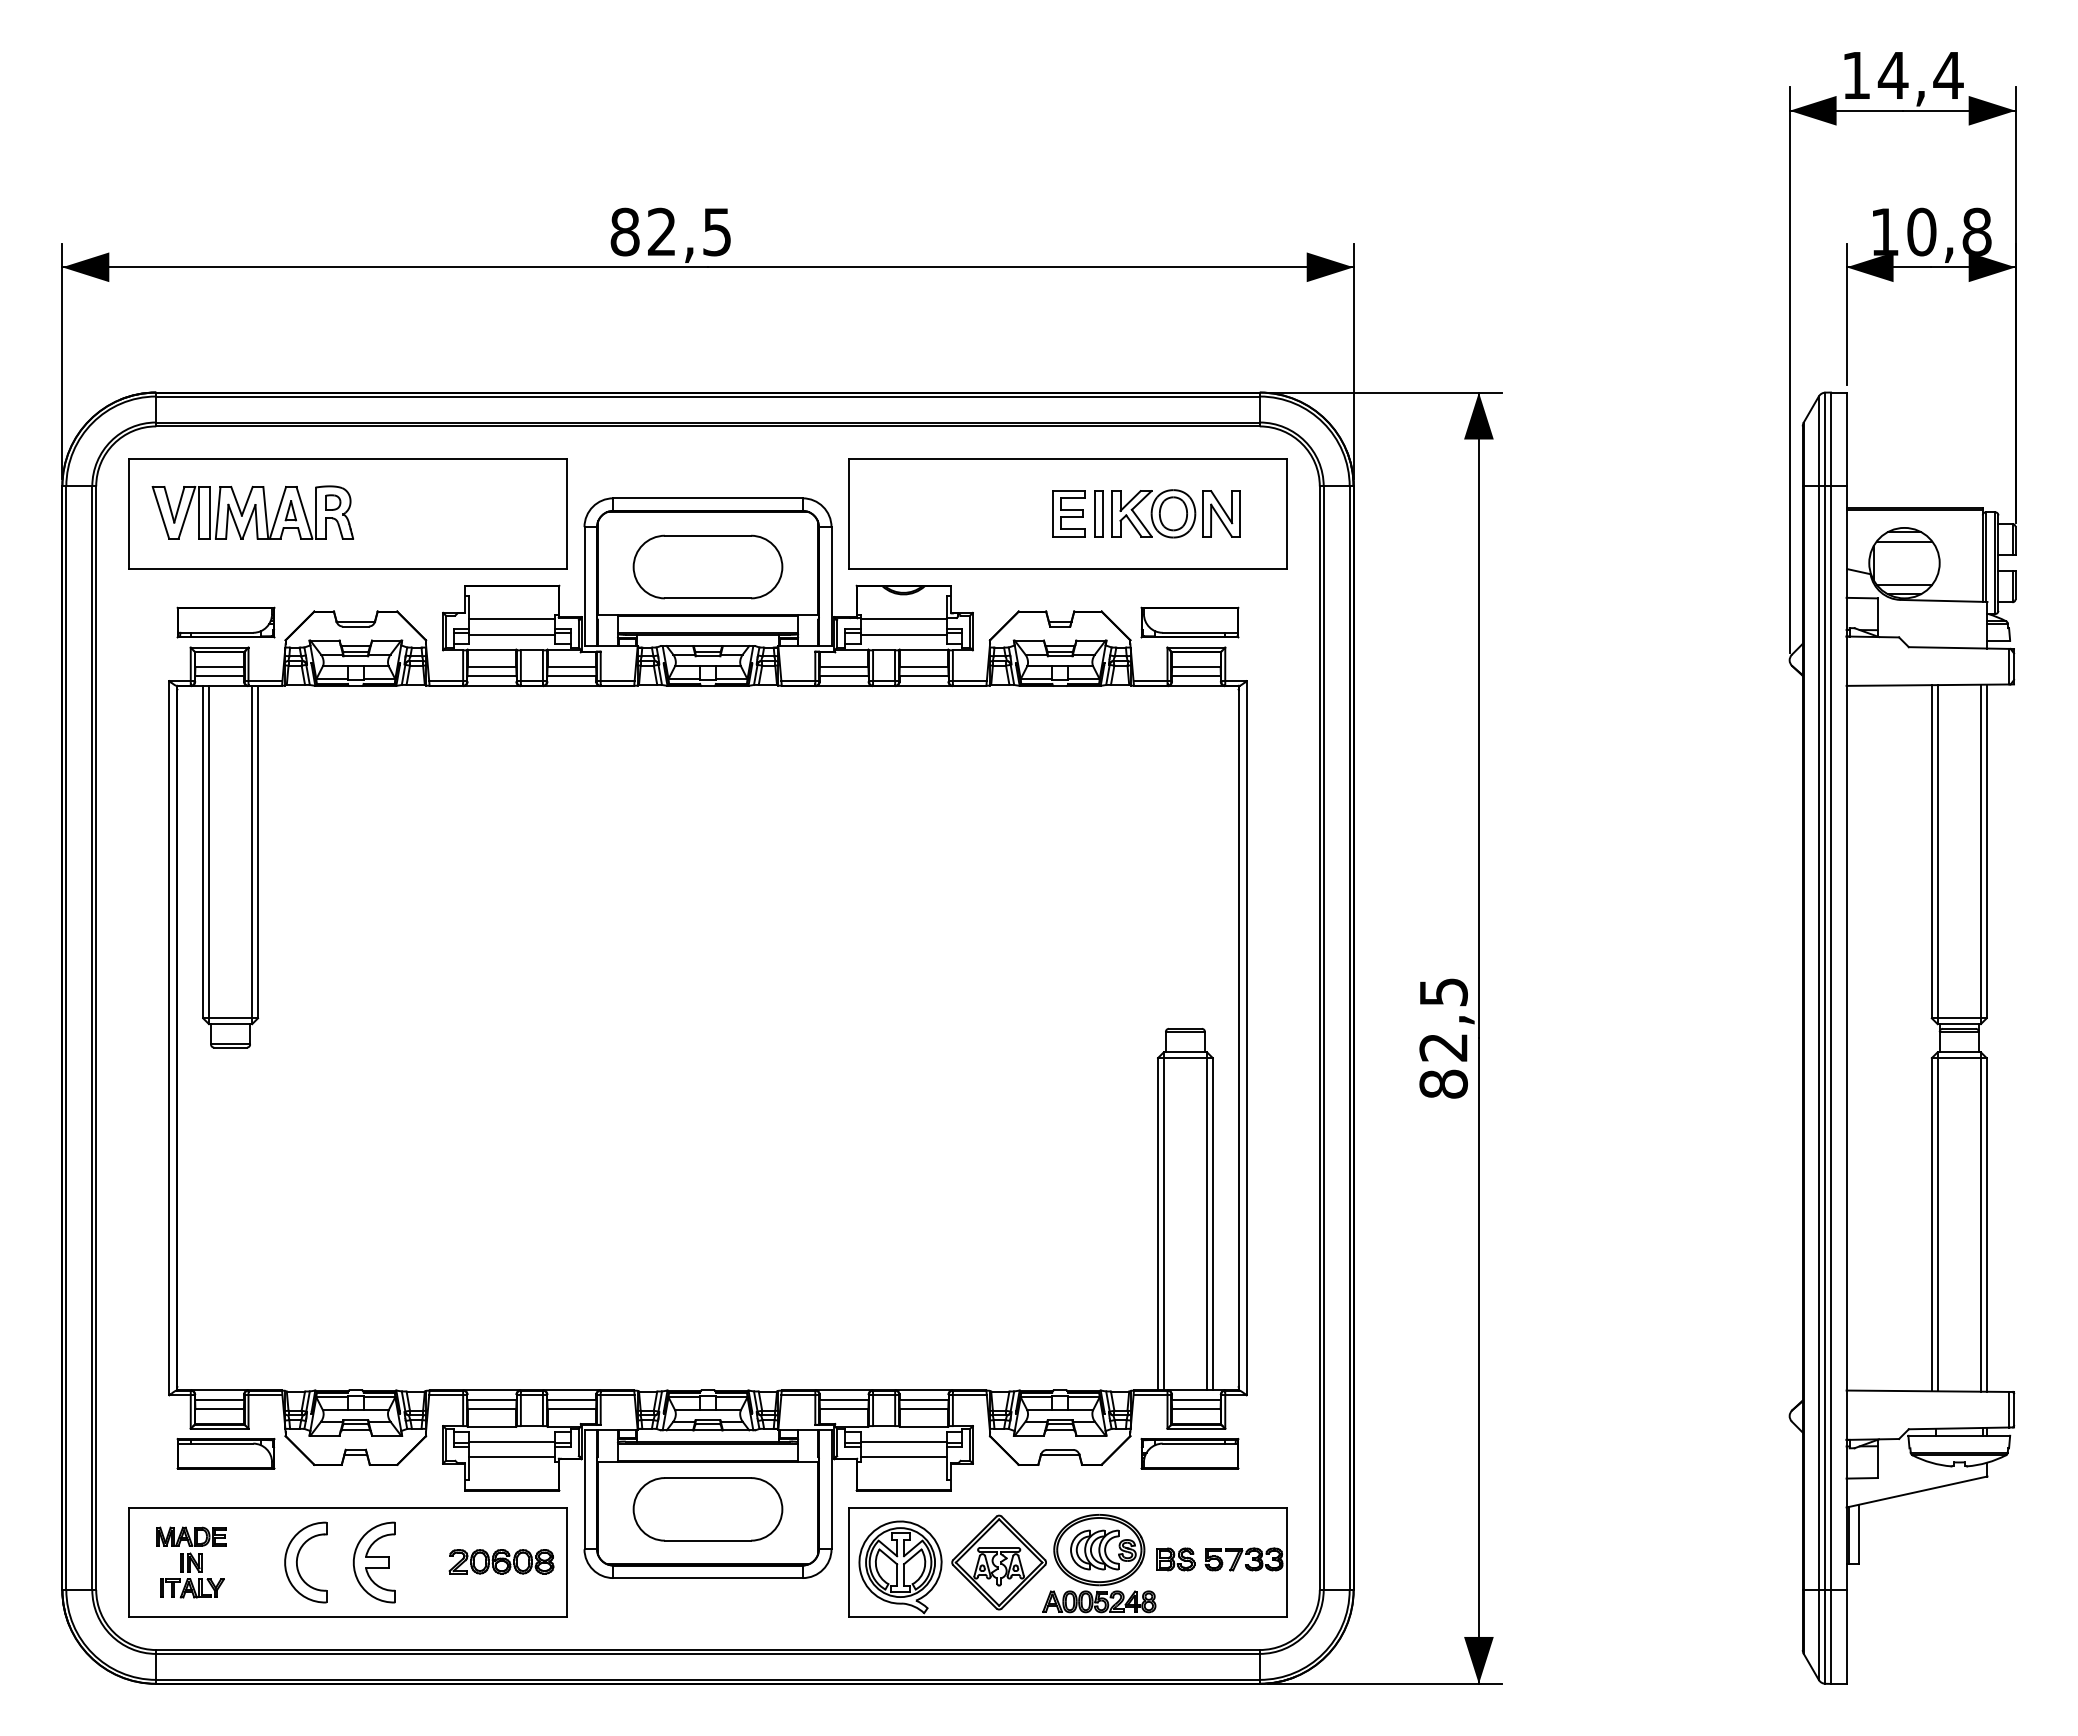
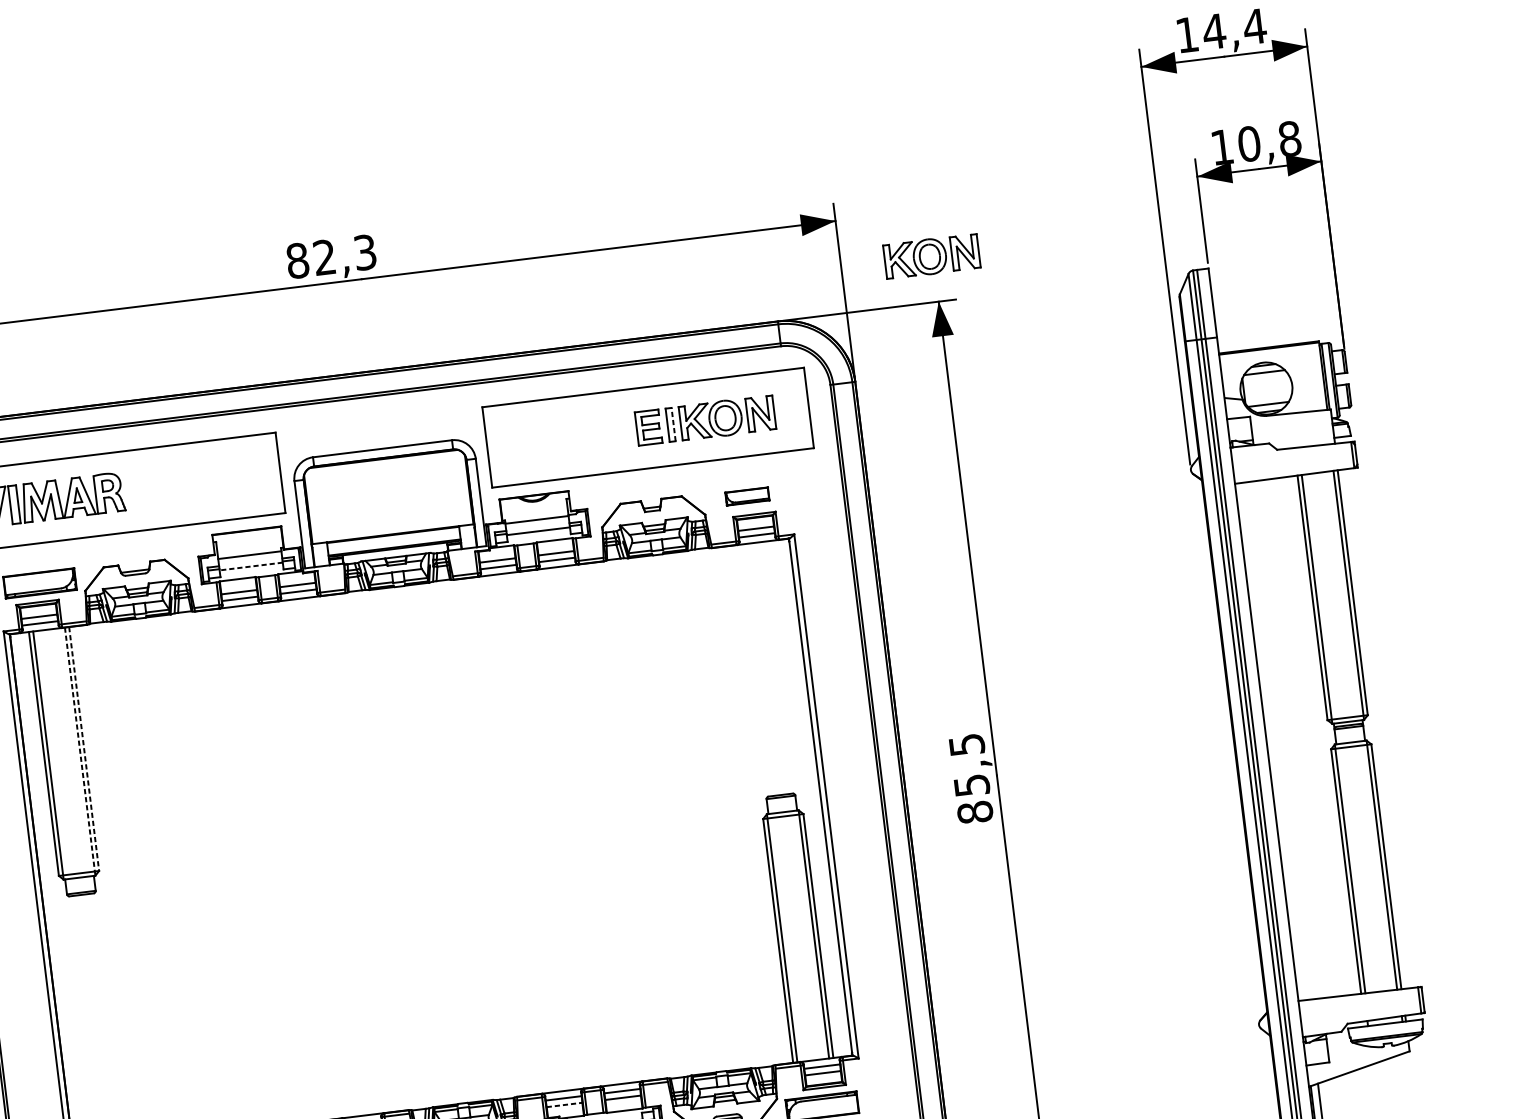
text: (717, 231) -> (365, 252), 82,5 -> 82,3
part: (1476, 330) -> (931, 256), added
line: (1102, 513) -> (673, 424), solid -> dashed
part: (707, 566) -> (388, 498), removed
part: (1189, 622) -> (747, 496), size x0.6
line: (511, 634) -> (250, 566), solid -> dashed
line: (258, 852) -> (84, 749), solid -> dashed
line: (252, 855) -> (80, 751), solid -> dashed
text: (1443, 1047) -> (971, 785), 82,5 -> 85,5
line: (844, 1409) -> (564, 1105), solid -> dashed

